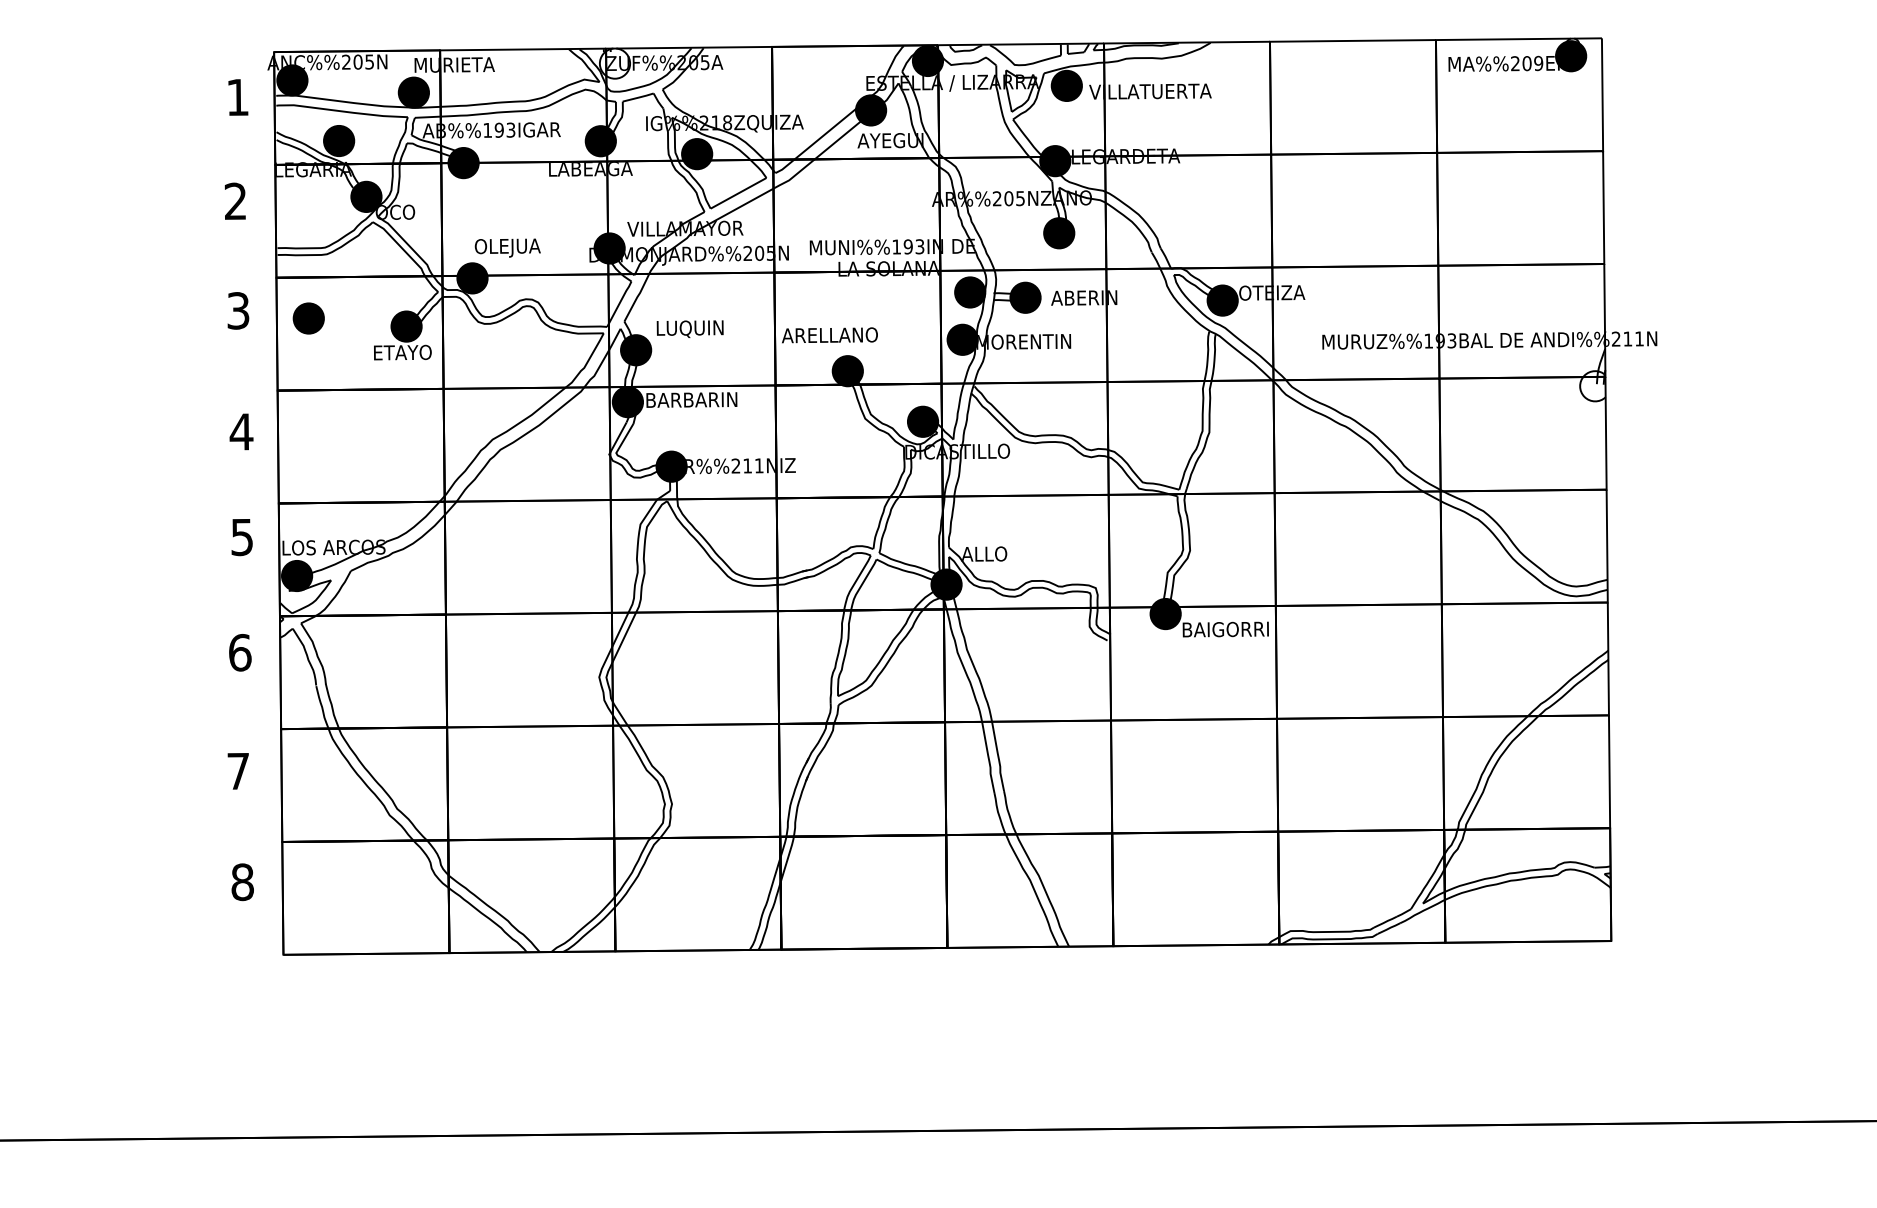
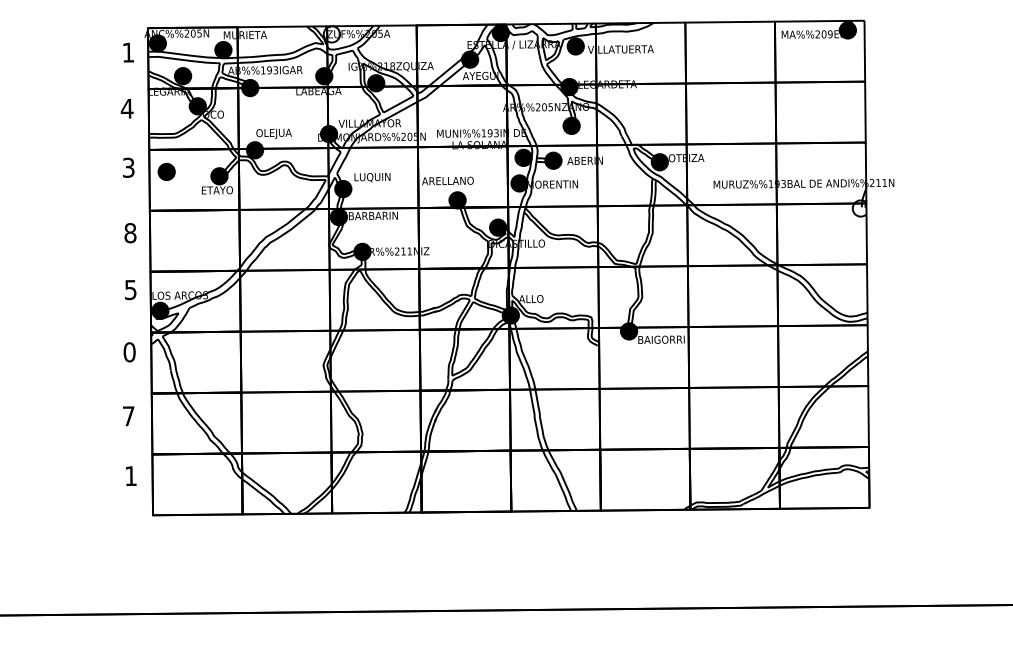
text: (234, 200) -> (126, 108), 2 -> 4
text: (241, 432) -> (130, 233), 4 -> 8
text: (239, 653) -> (129, 352), 6 -> 0
text: (243, 882) -> (131, 476), 8 -> 1

